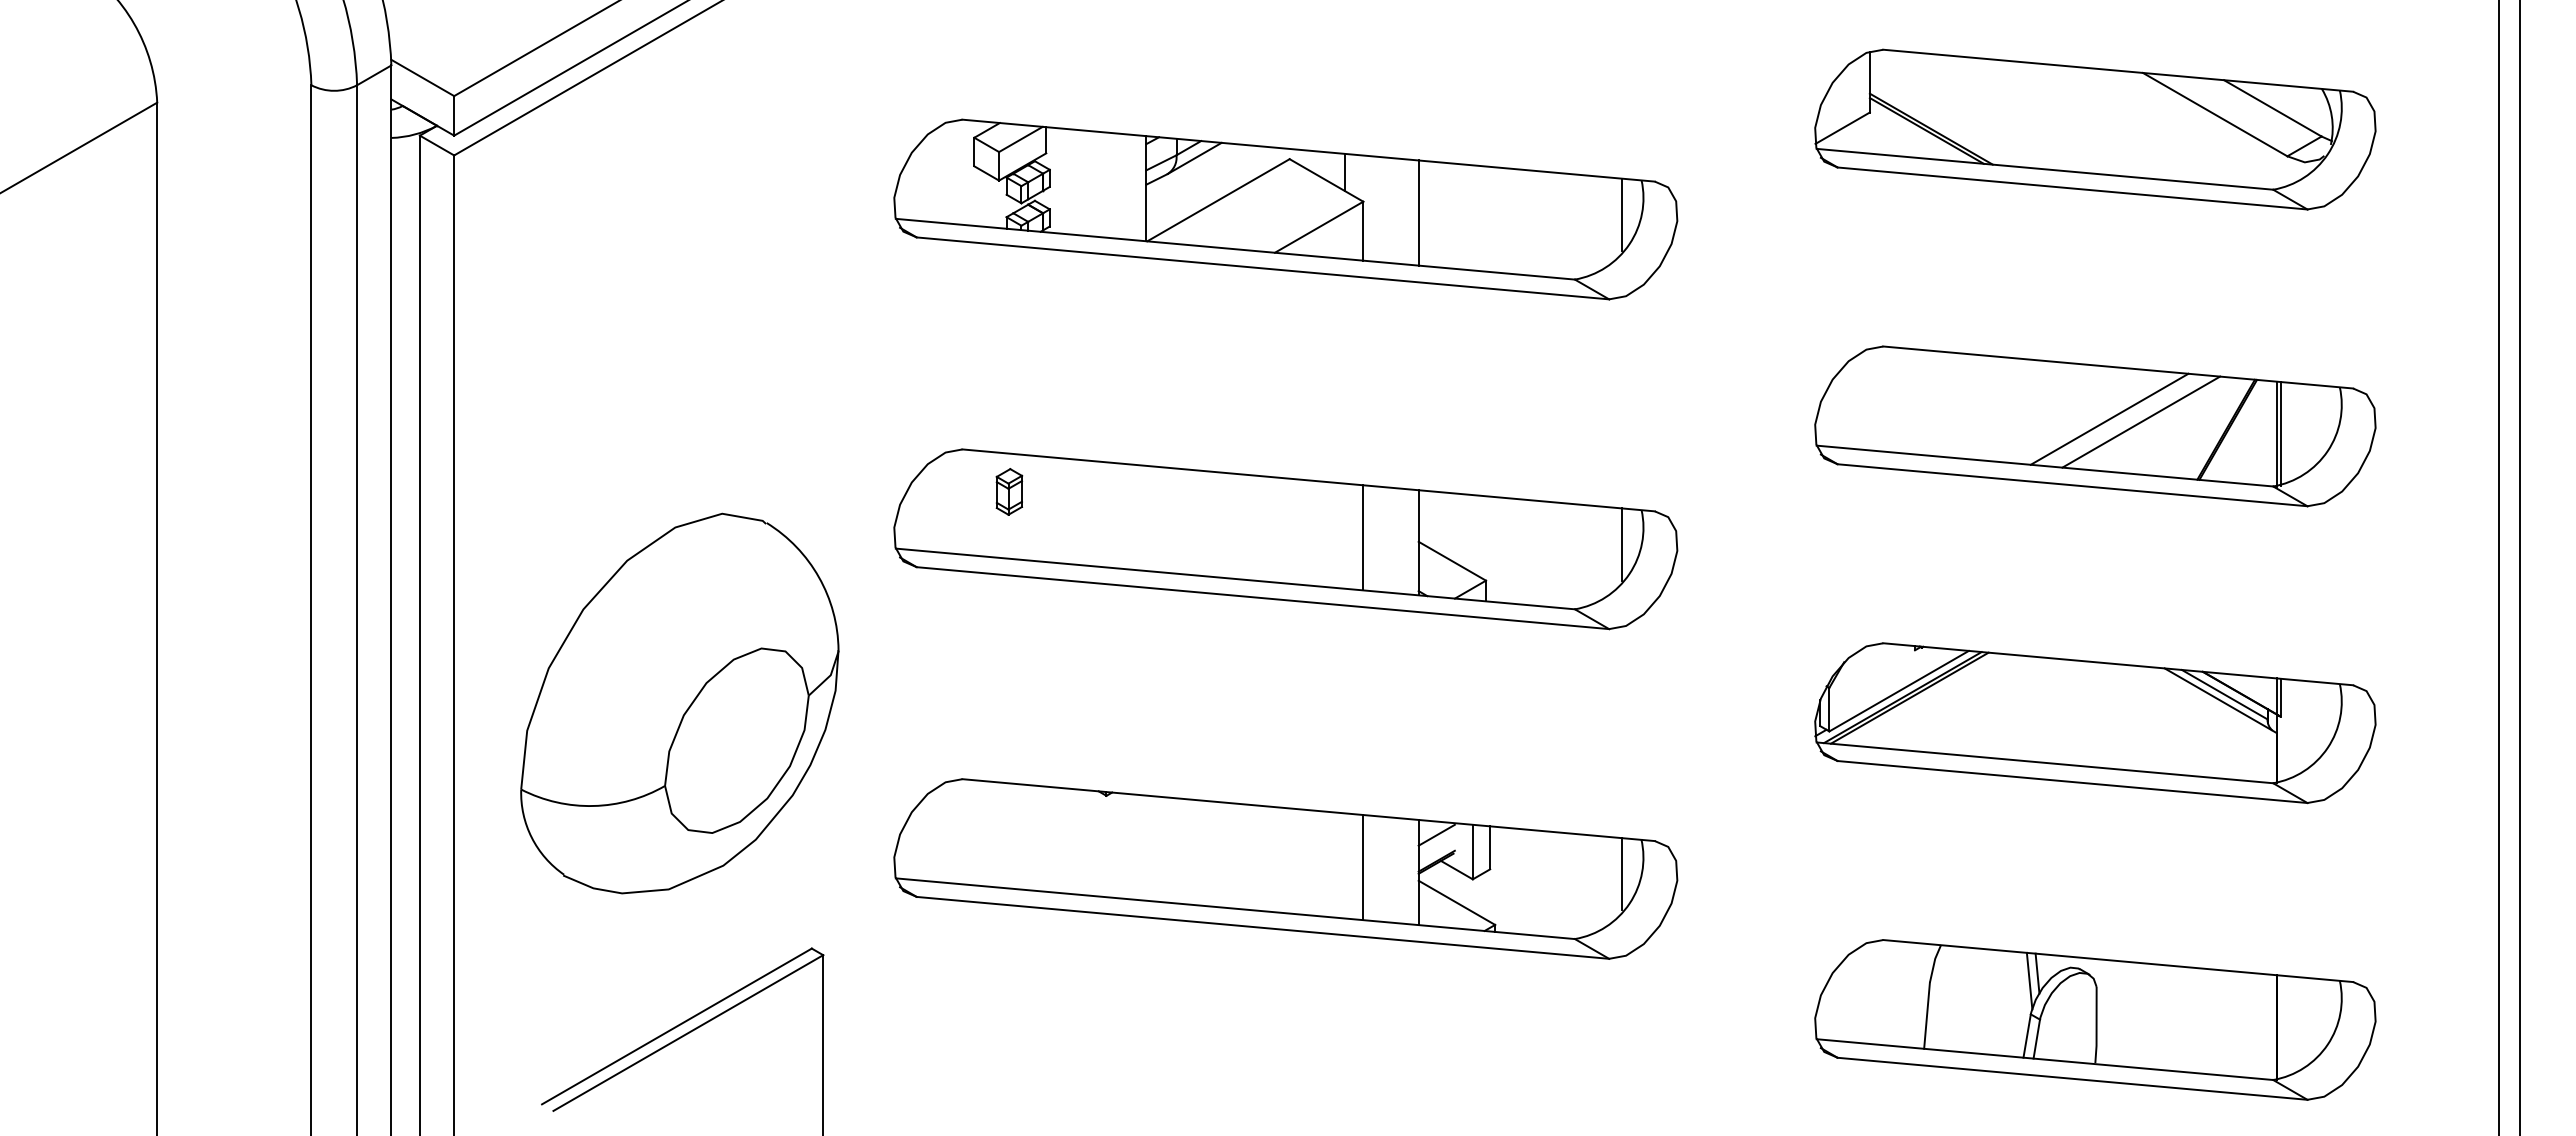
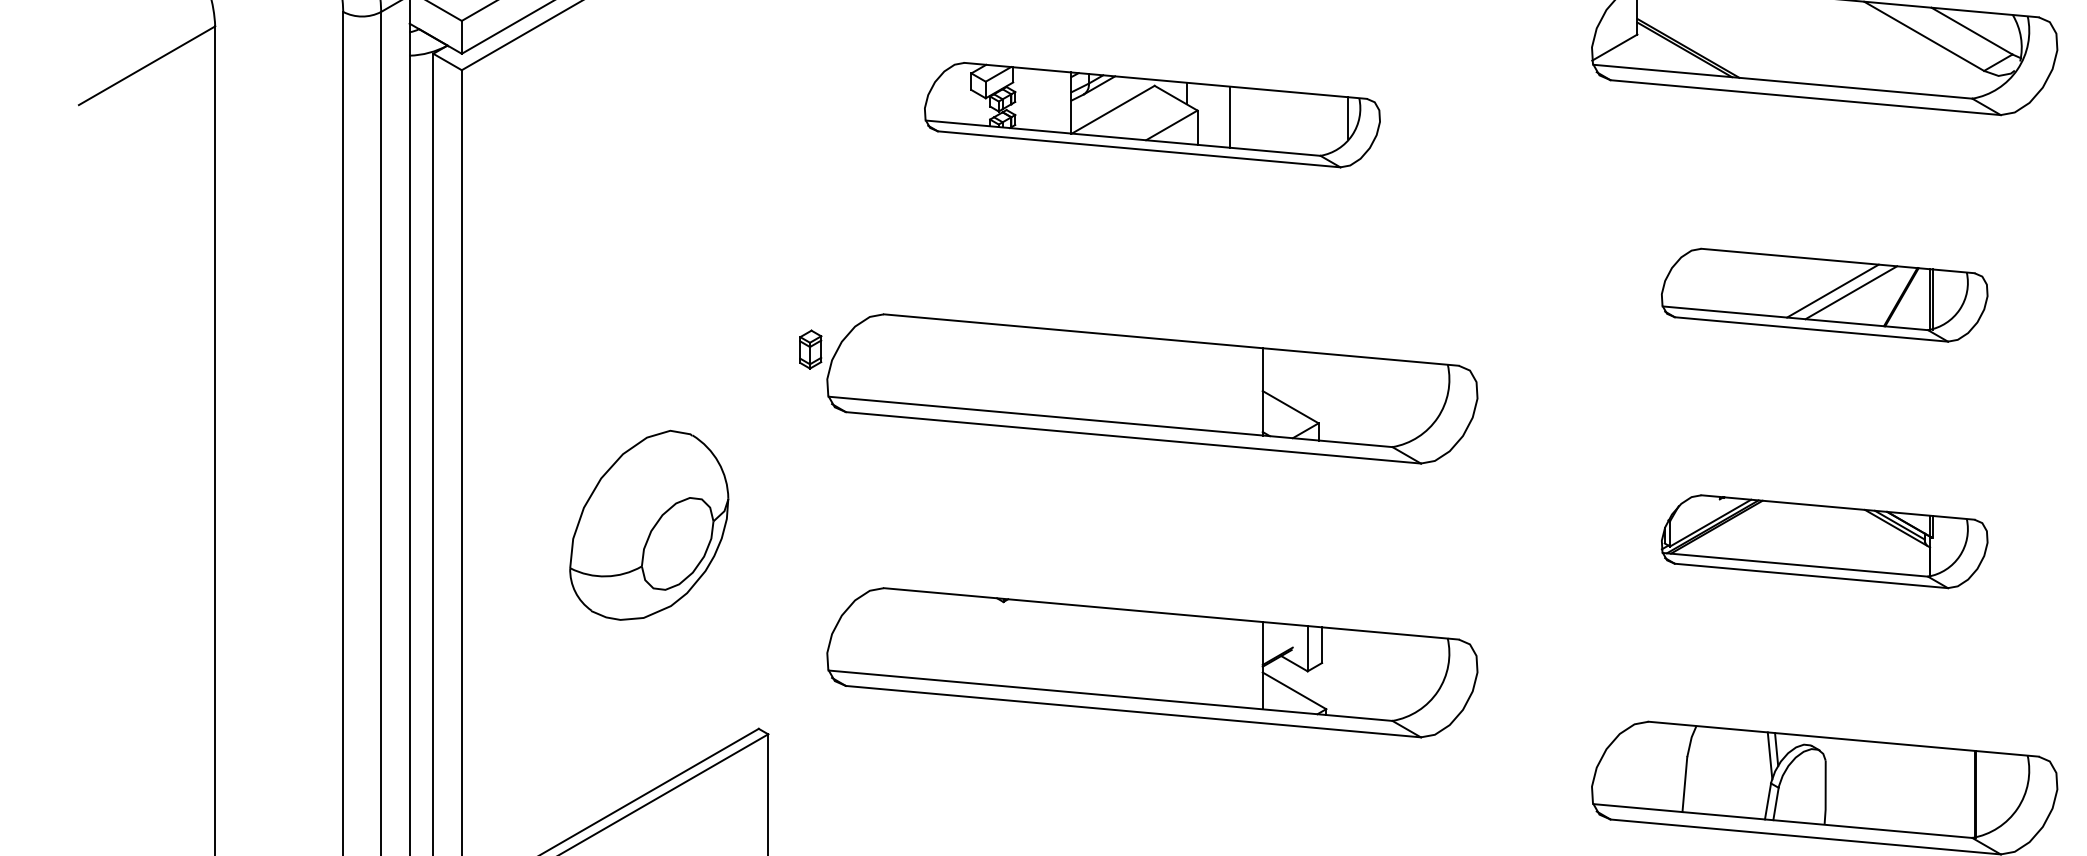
part: (1285, 209) -> (1152, 115), size x0.7
part: (2095, 426) -> (1824, 295), size x0.7
part: (1009, 491) -> (810, 349), moved
line: (1363, 537) -> (1216, 387), removed
line: (1622, 544) -> (1431, 393), removed
part: (679, 703) -> (648, 525), size x0.6
part: (2095, 723) -> (1824, 541), size x0.7
line: (1436, 834) -> (1277, 634), removed
line: (1363, 867) -> (1216, 661), removed
line: (1622, 874) -> (1431, 667), removed

